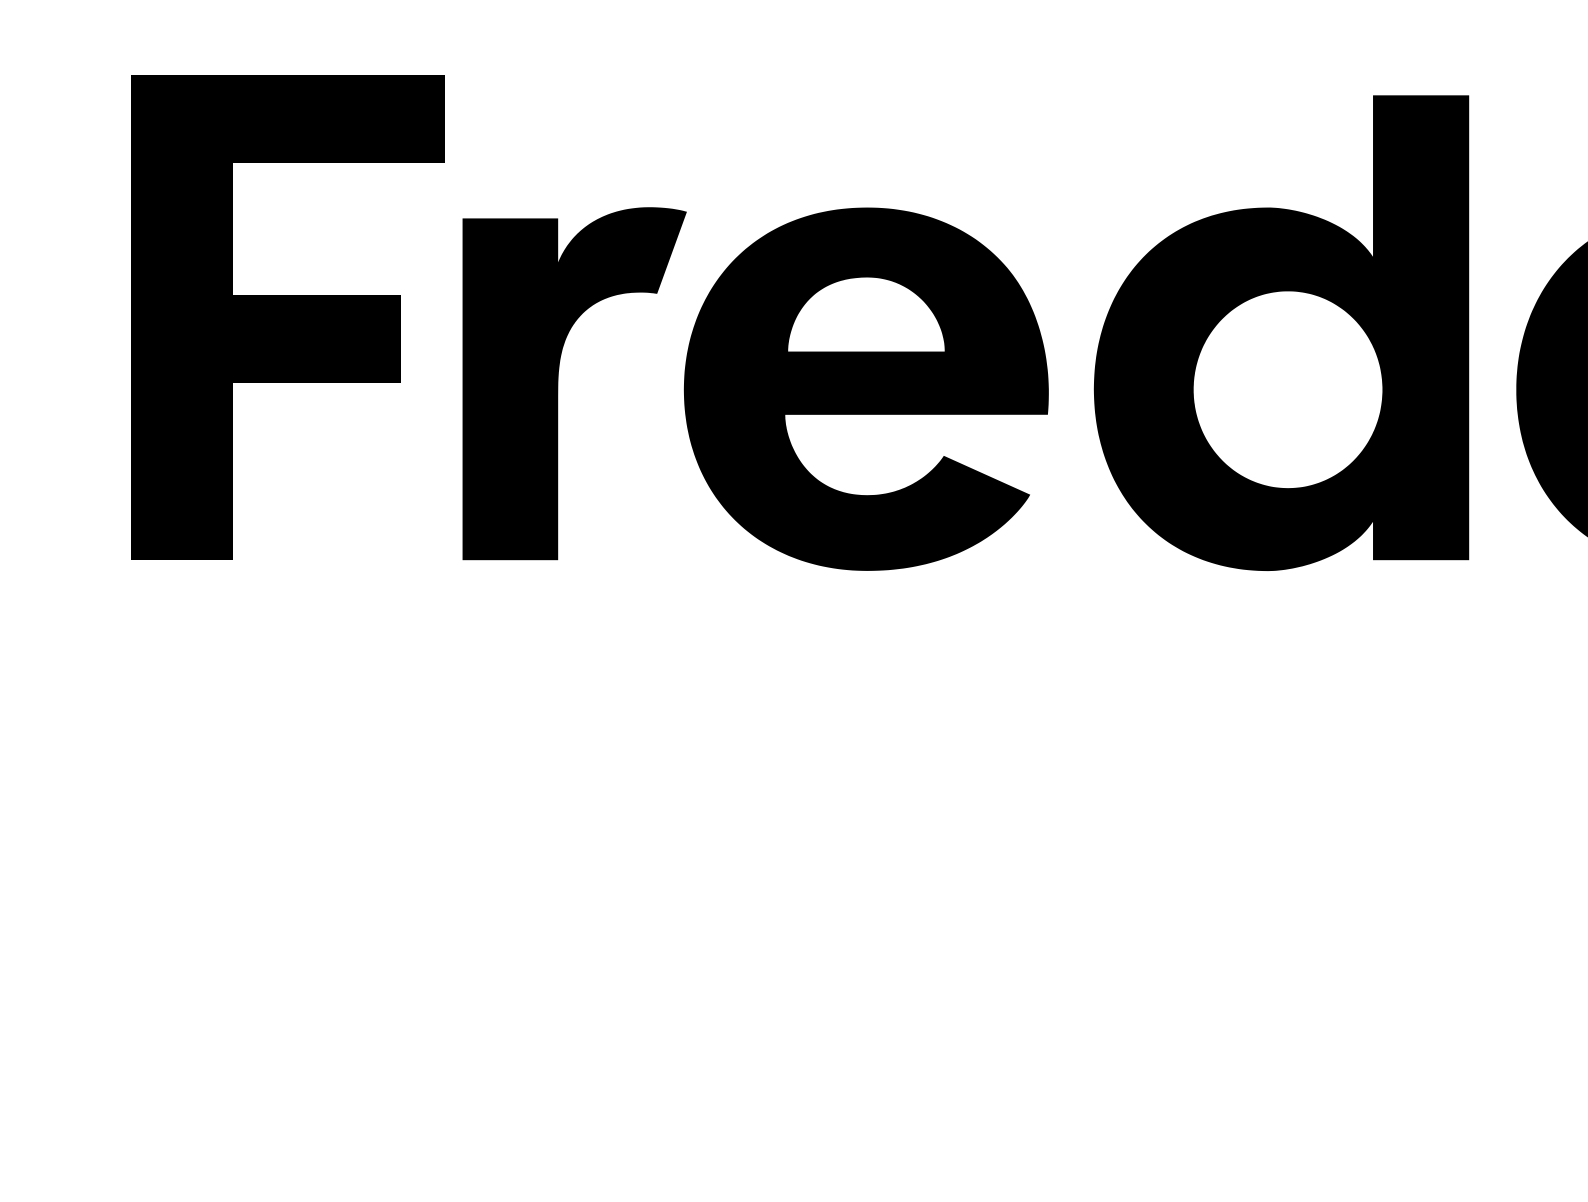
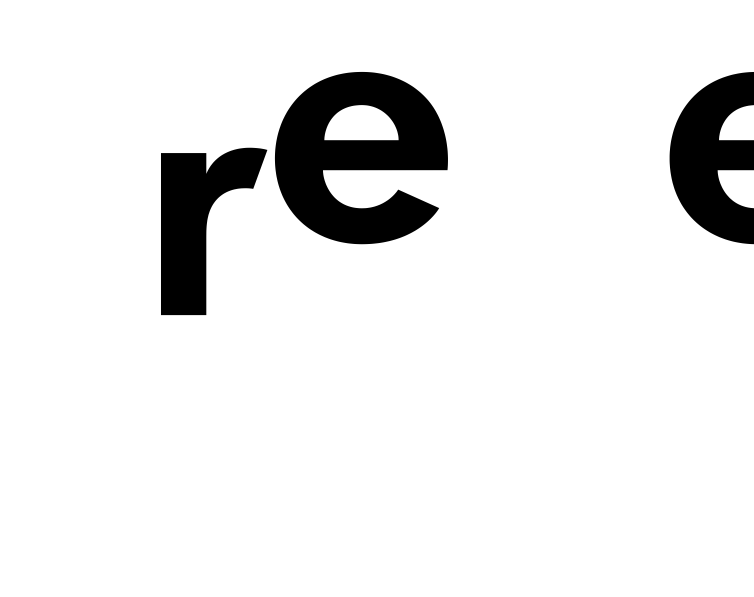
fill: (286, 318) -> (86, 124), removed
part: (1281, 333) -> (558, 131), removed
part: (558, 381) -> (206, 230), moved

